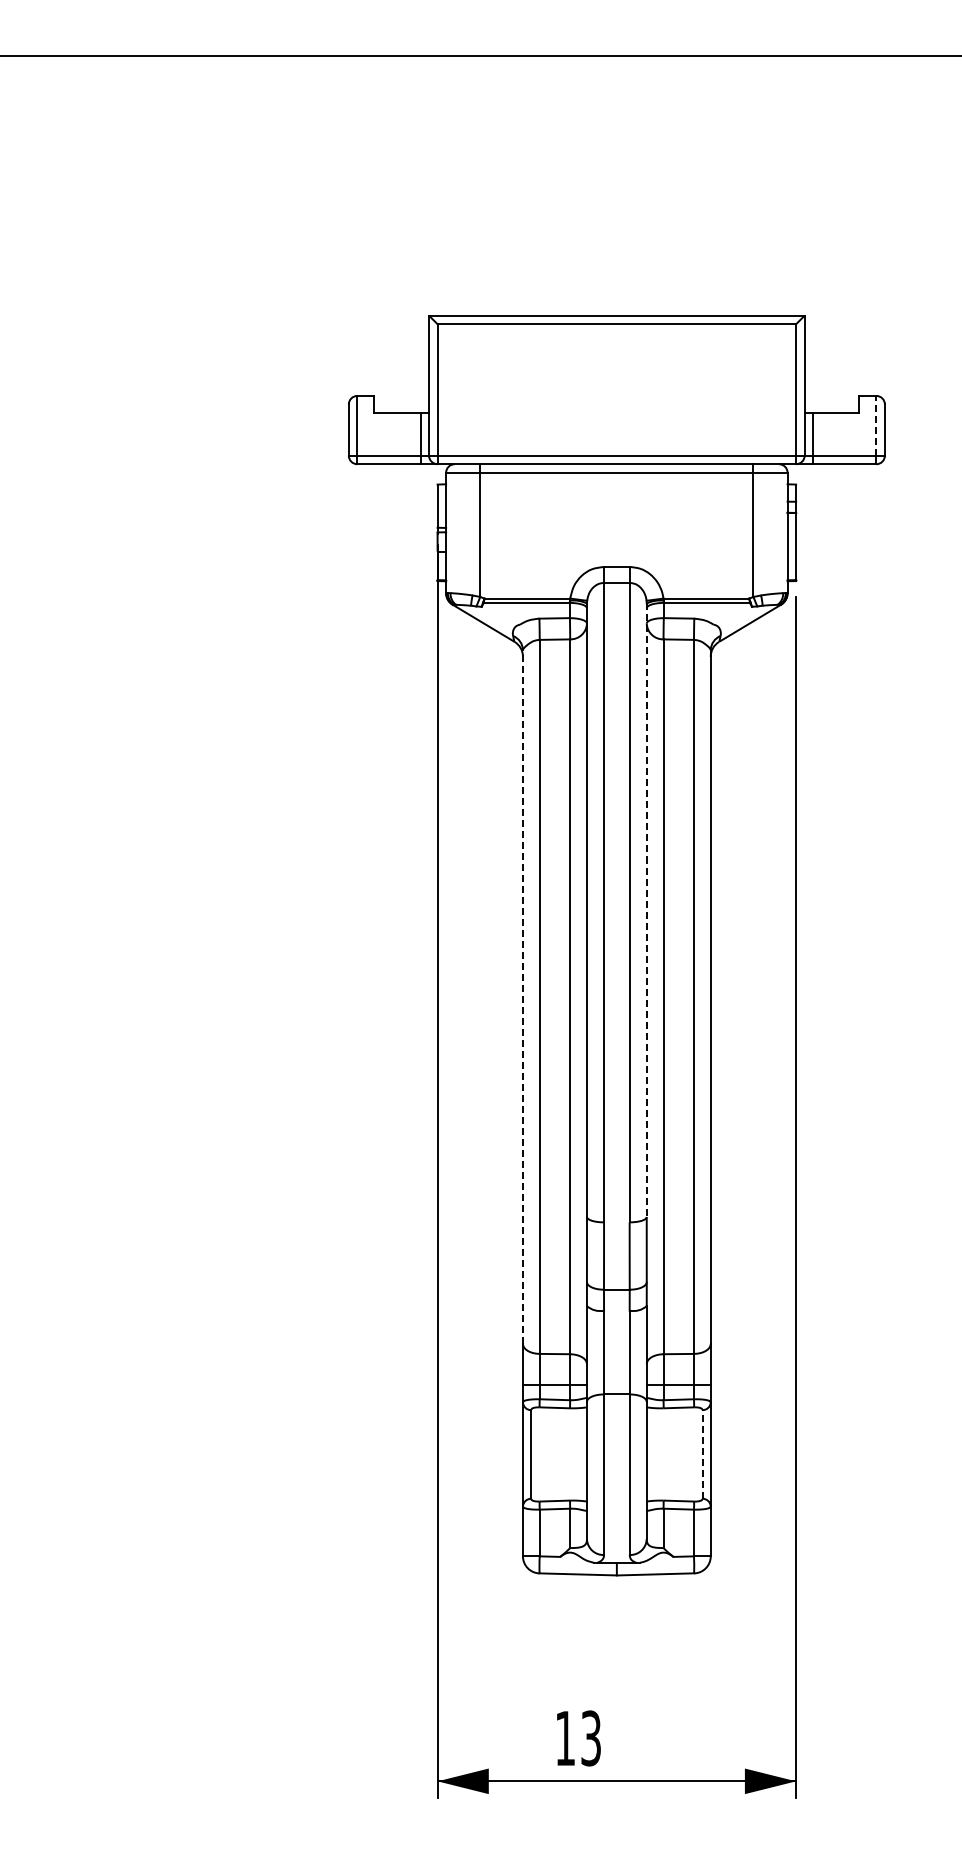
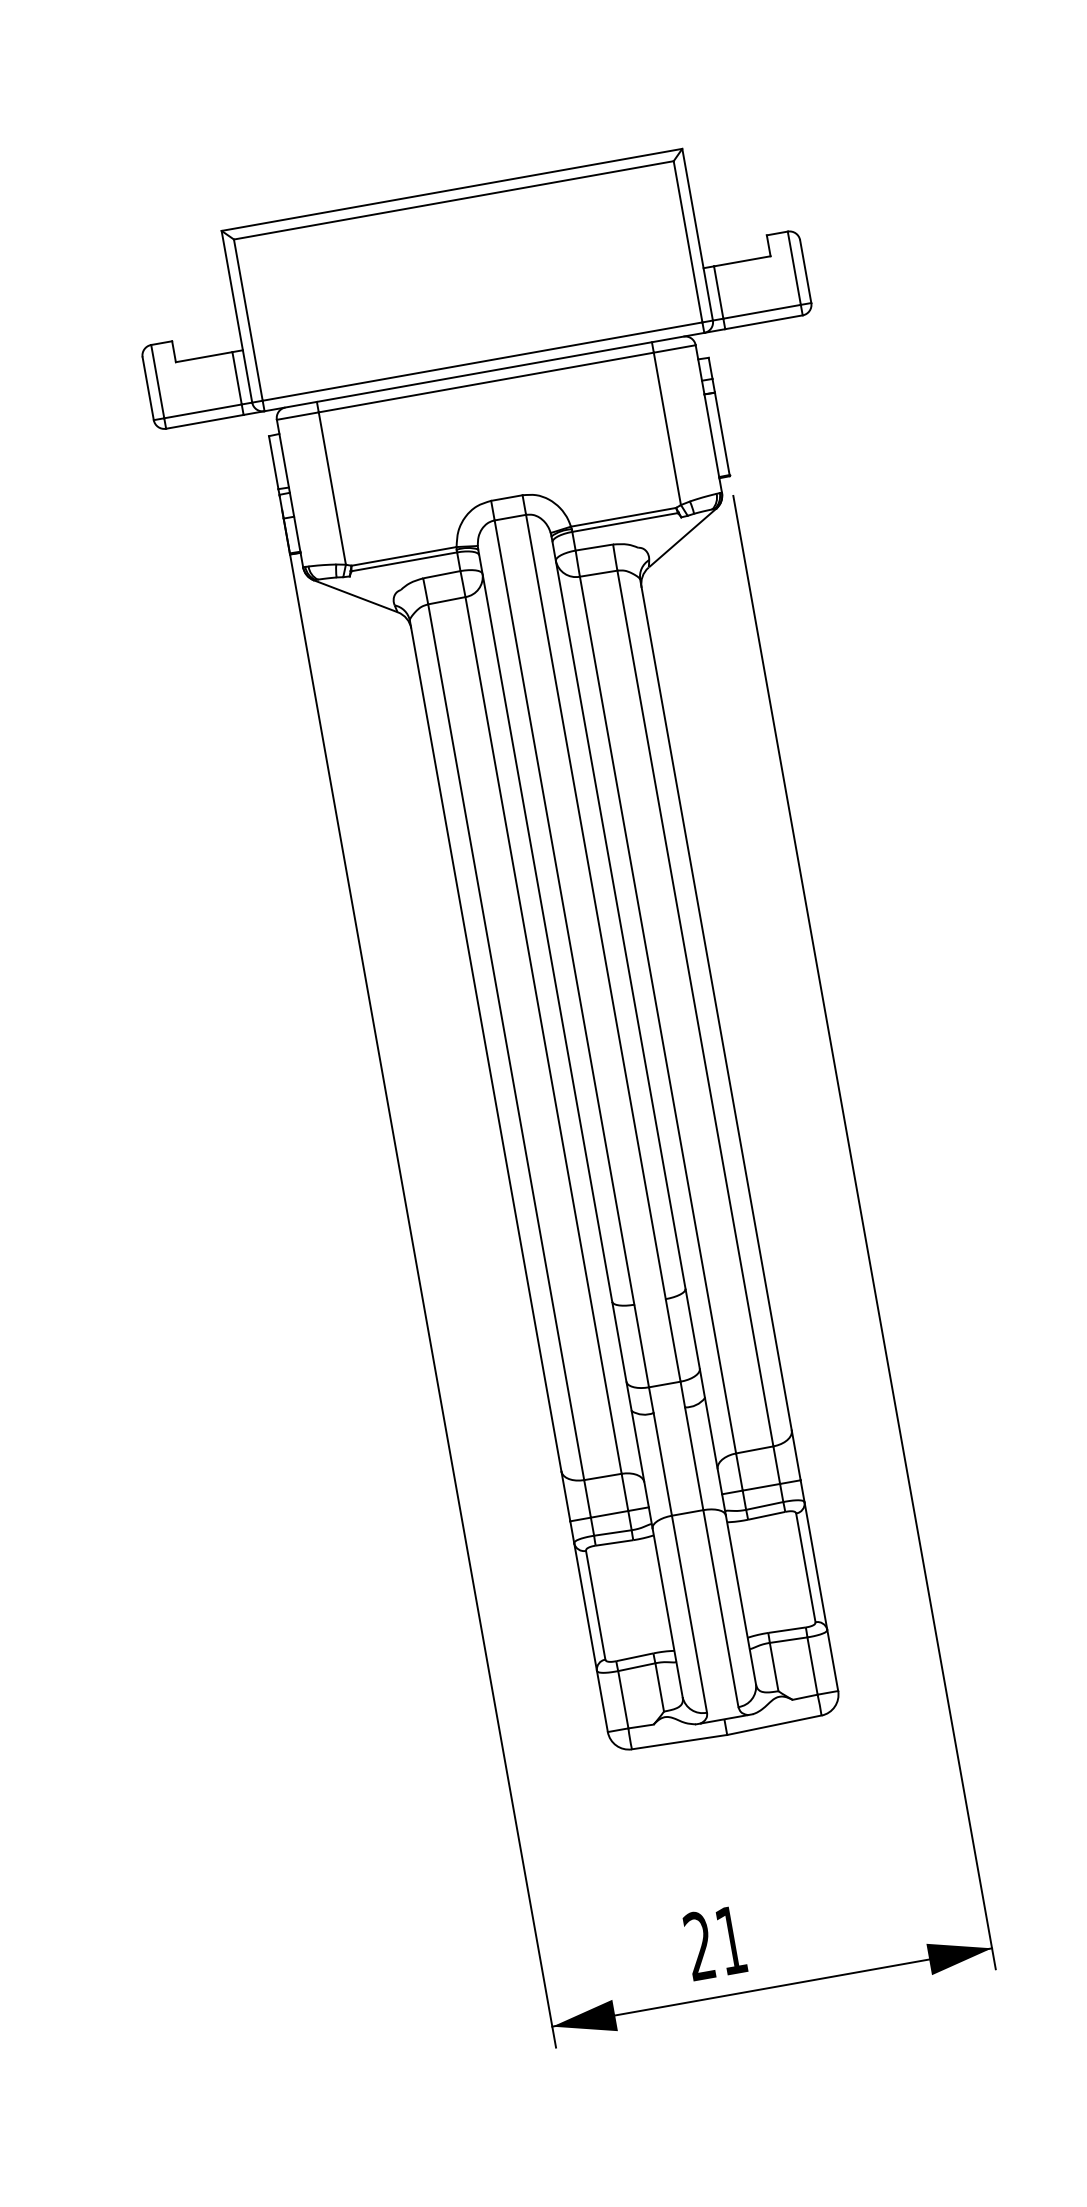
line: (876, 425) -> (794, 267), dashed -> solid
line: (646, 910) -> (618, 912), dashed -> solid
line: (522, 997) -> (485, 1046), dashed -> solid
line: (702, 1453) -> (805, 1566), dashed -> solid
text: (577, 1738) -> (714, 1943), 13 -> 21

